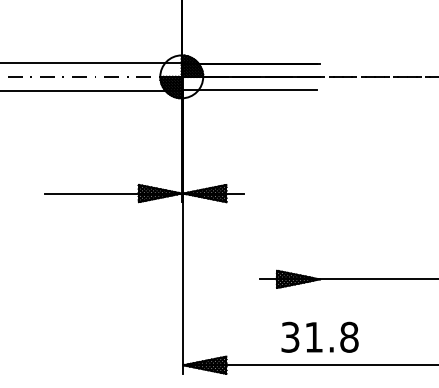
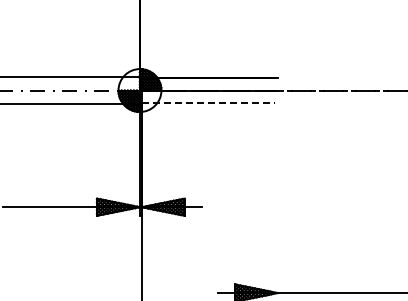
line: (250, 89) -> (208, 103), solid -> dashed

